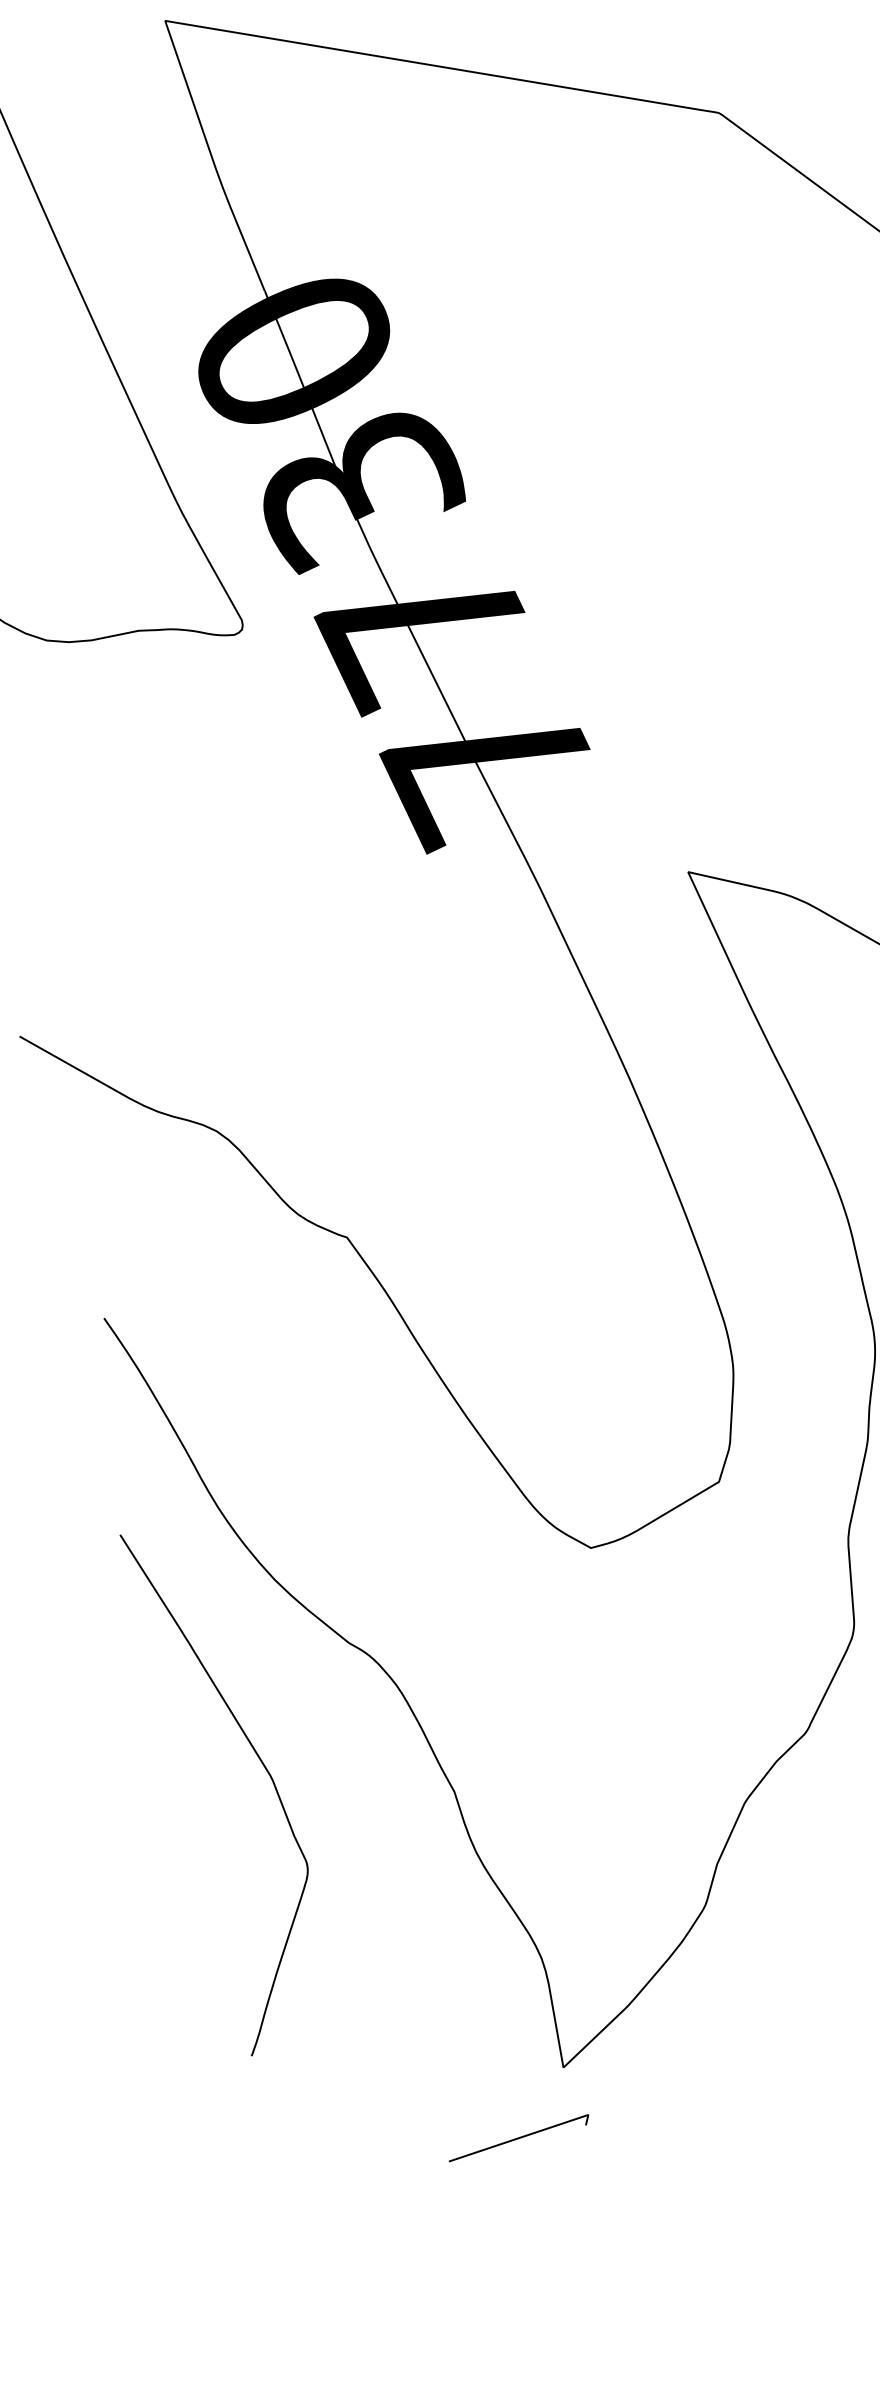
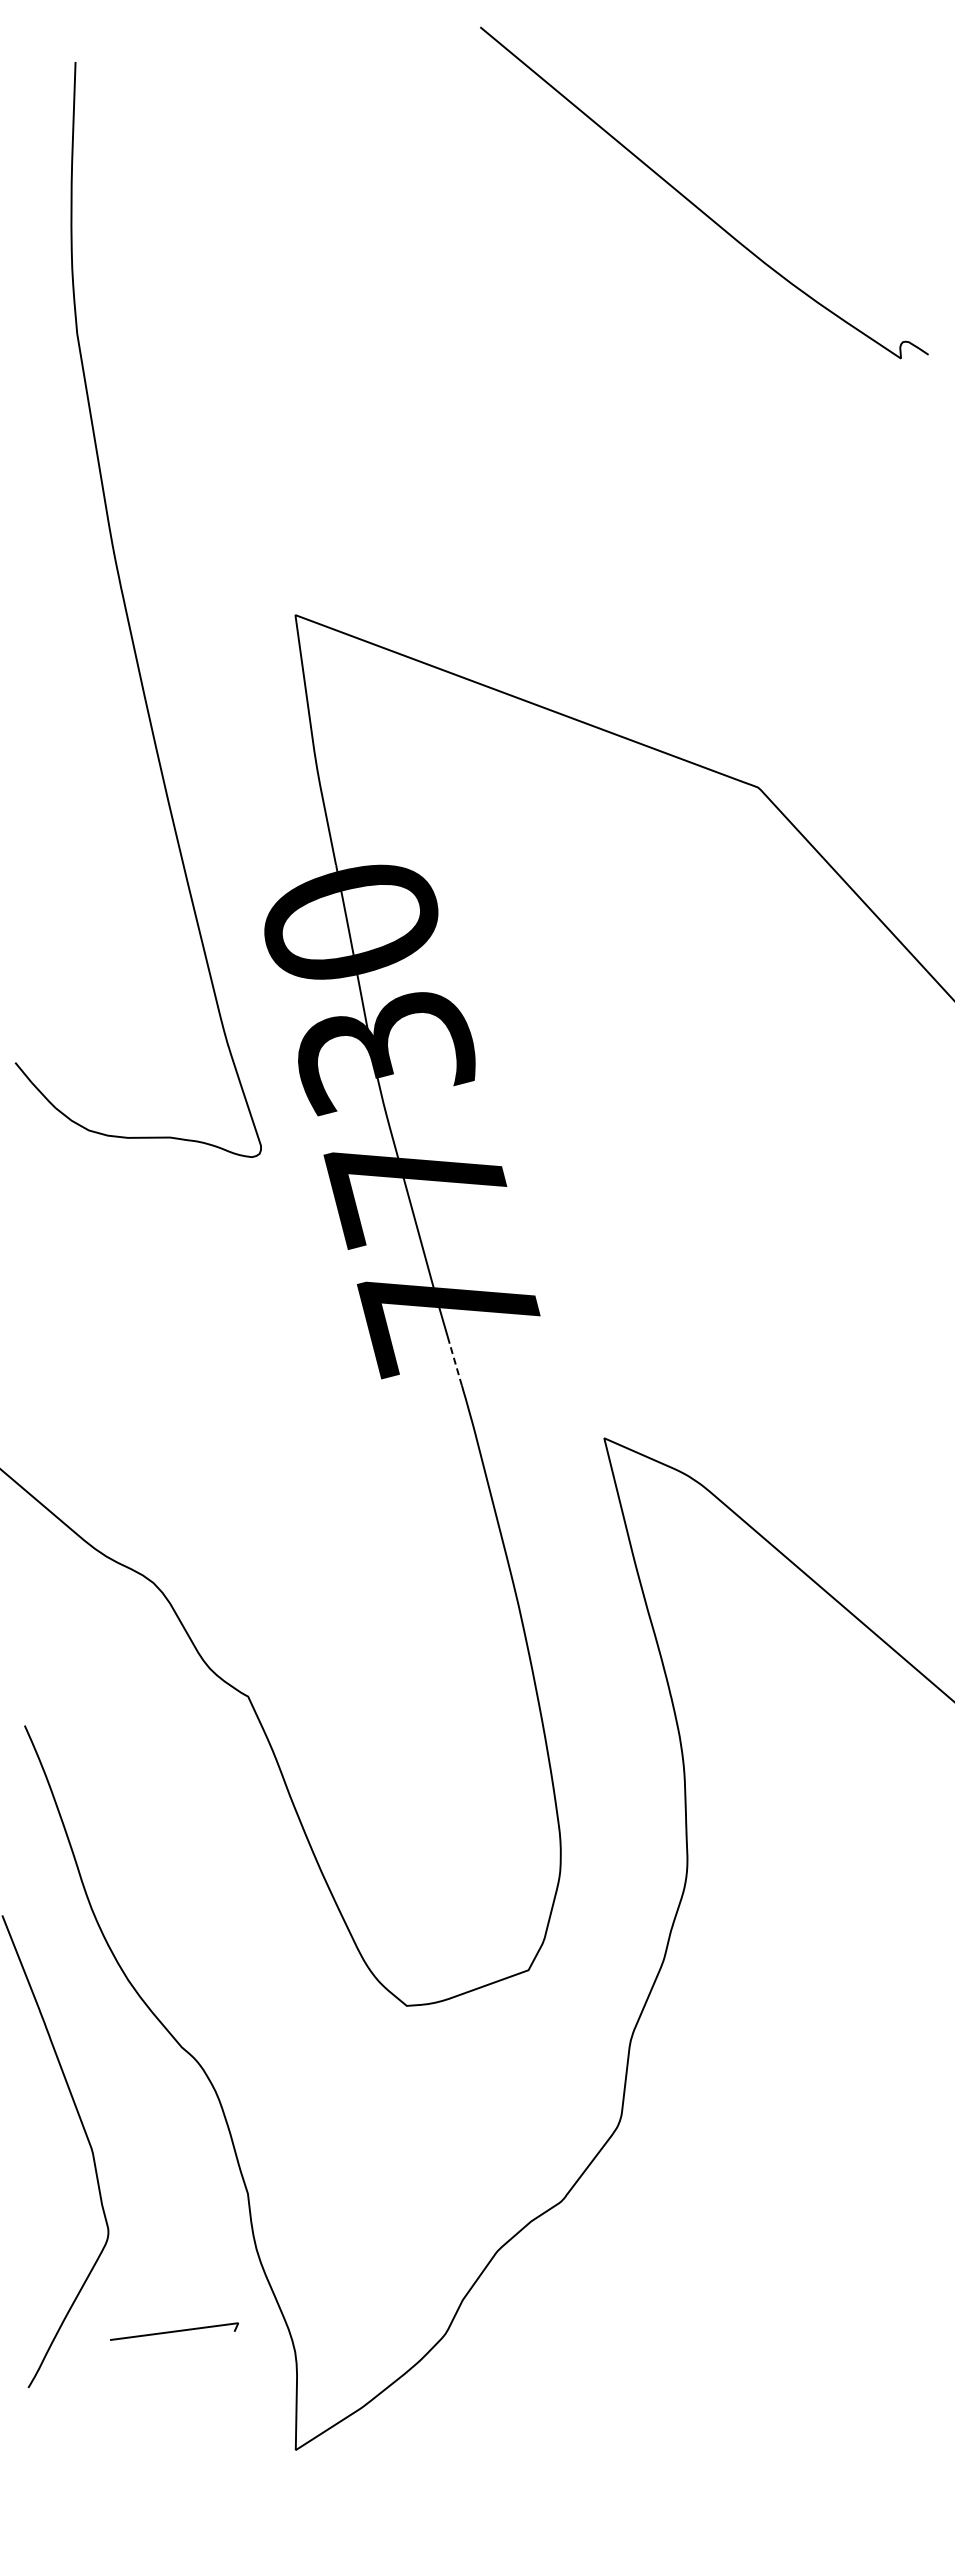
line: (506, 822) -> (455, 1364), solid -> dashed
line: (518, 2138) -> (174, 2331), moved

